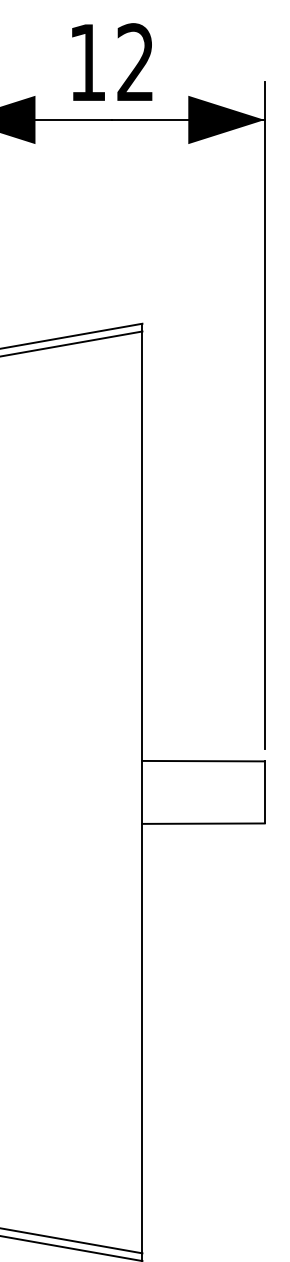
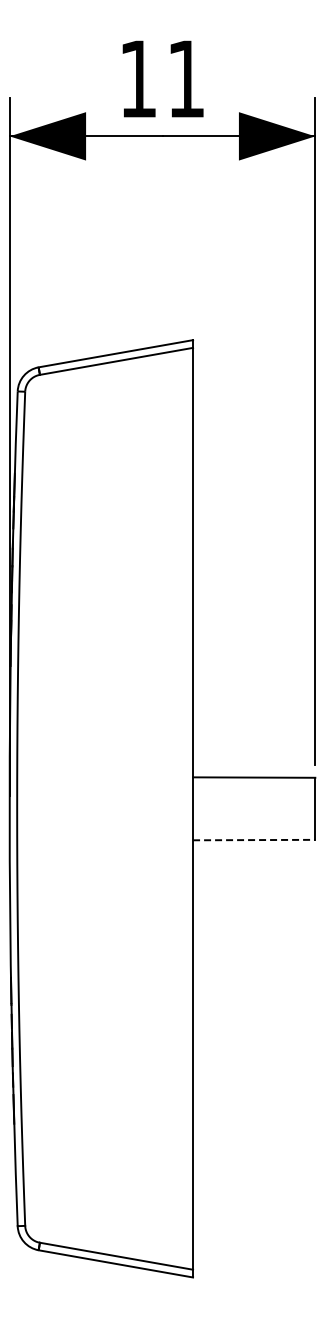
text: (134, 62) -> (185, 78), 12 -> 11
line: (203, 824) -> (254, 840), solid -> dashed

